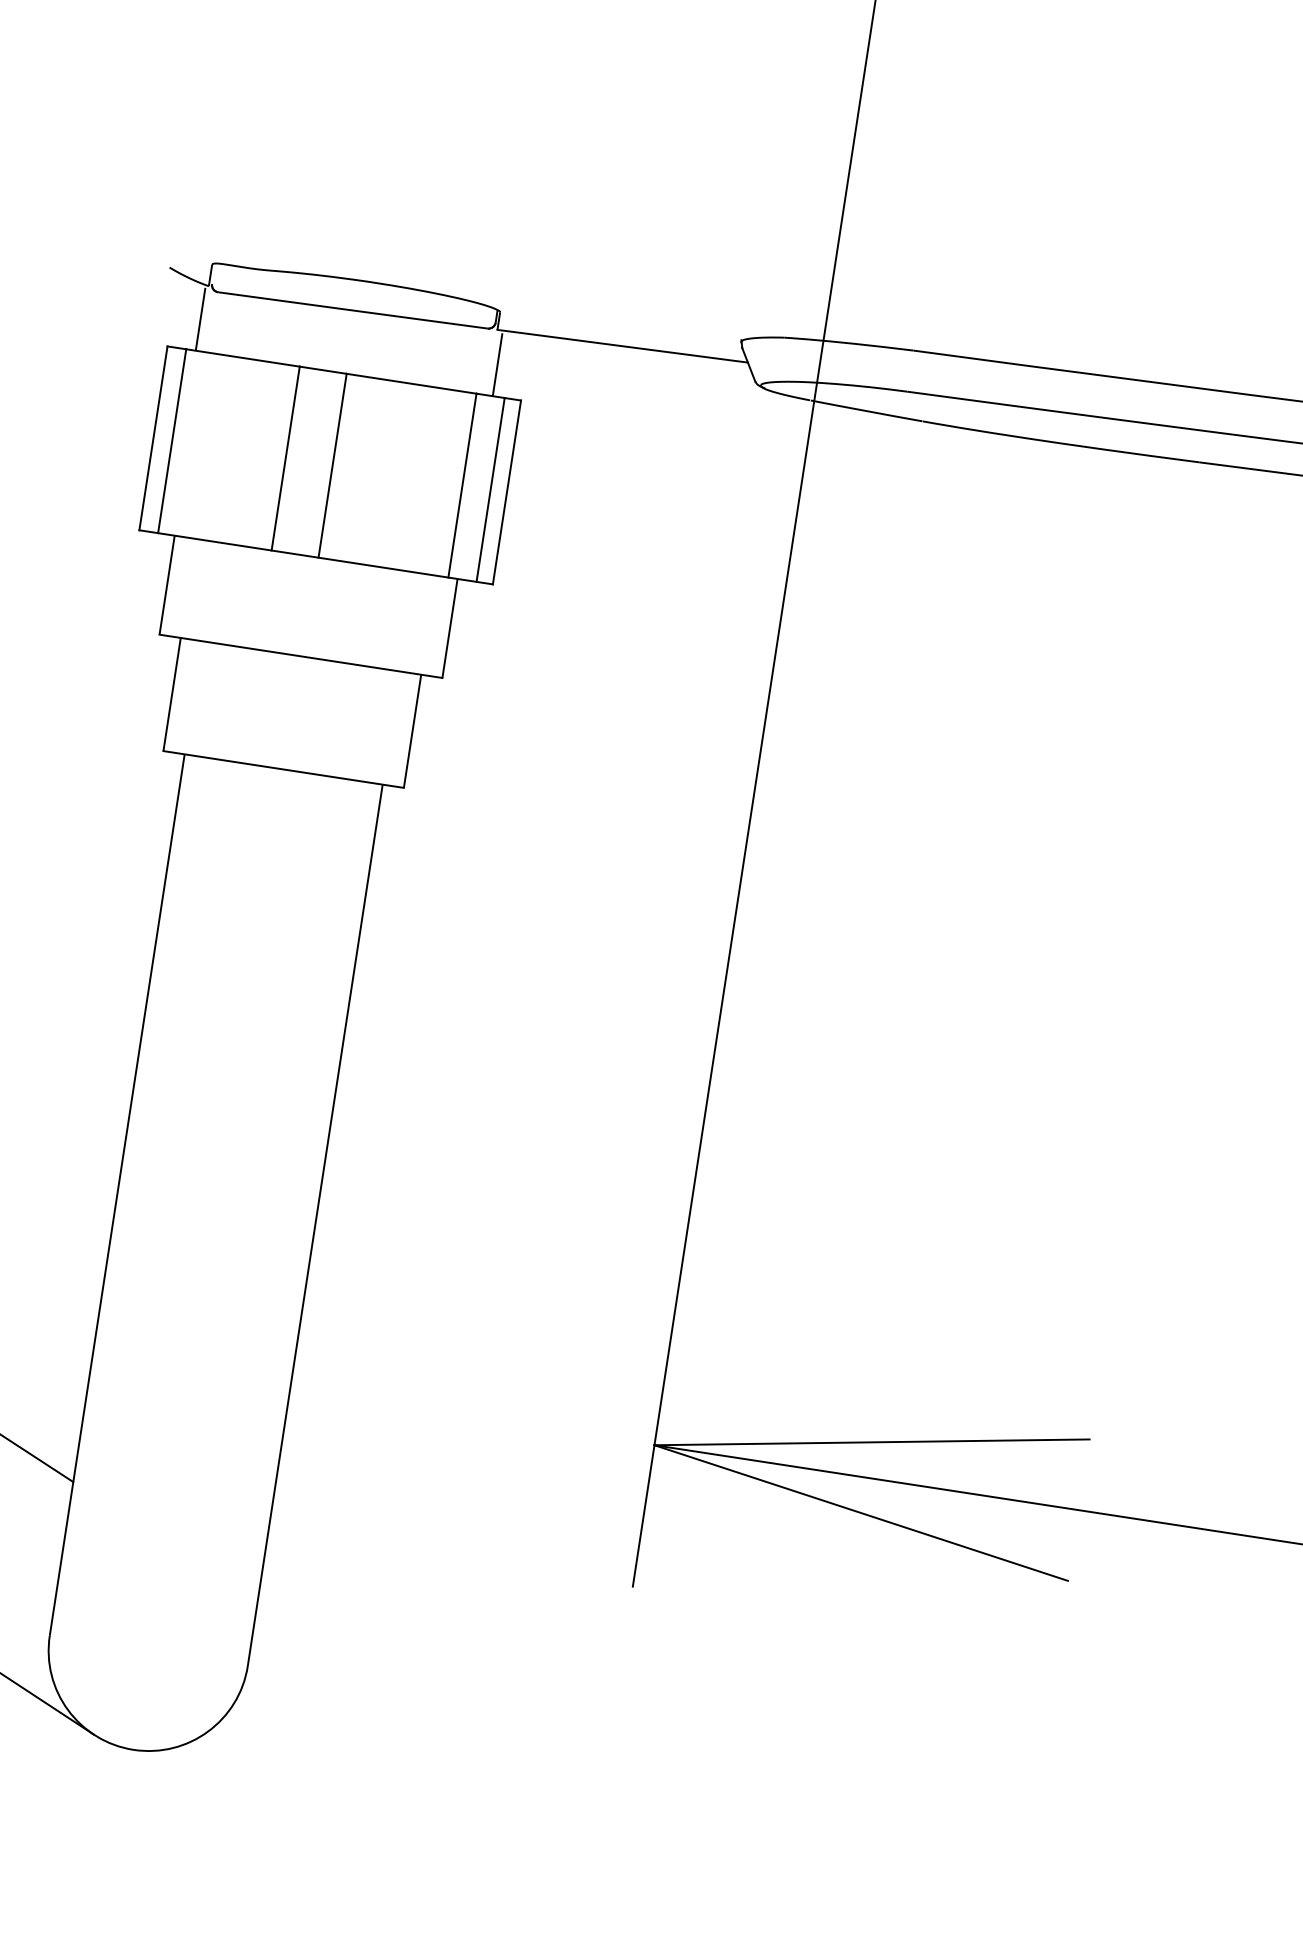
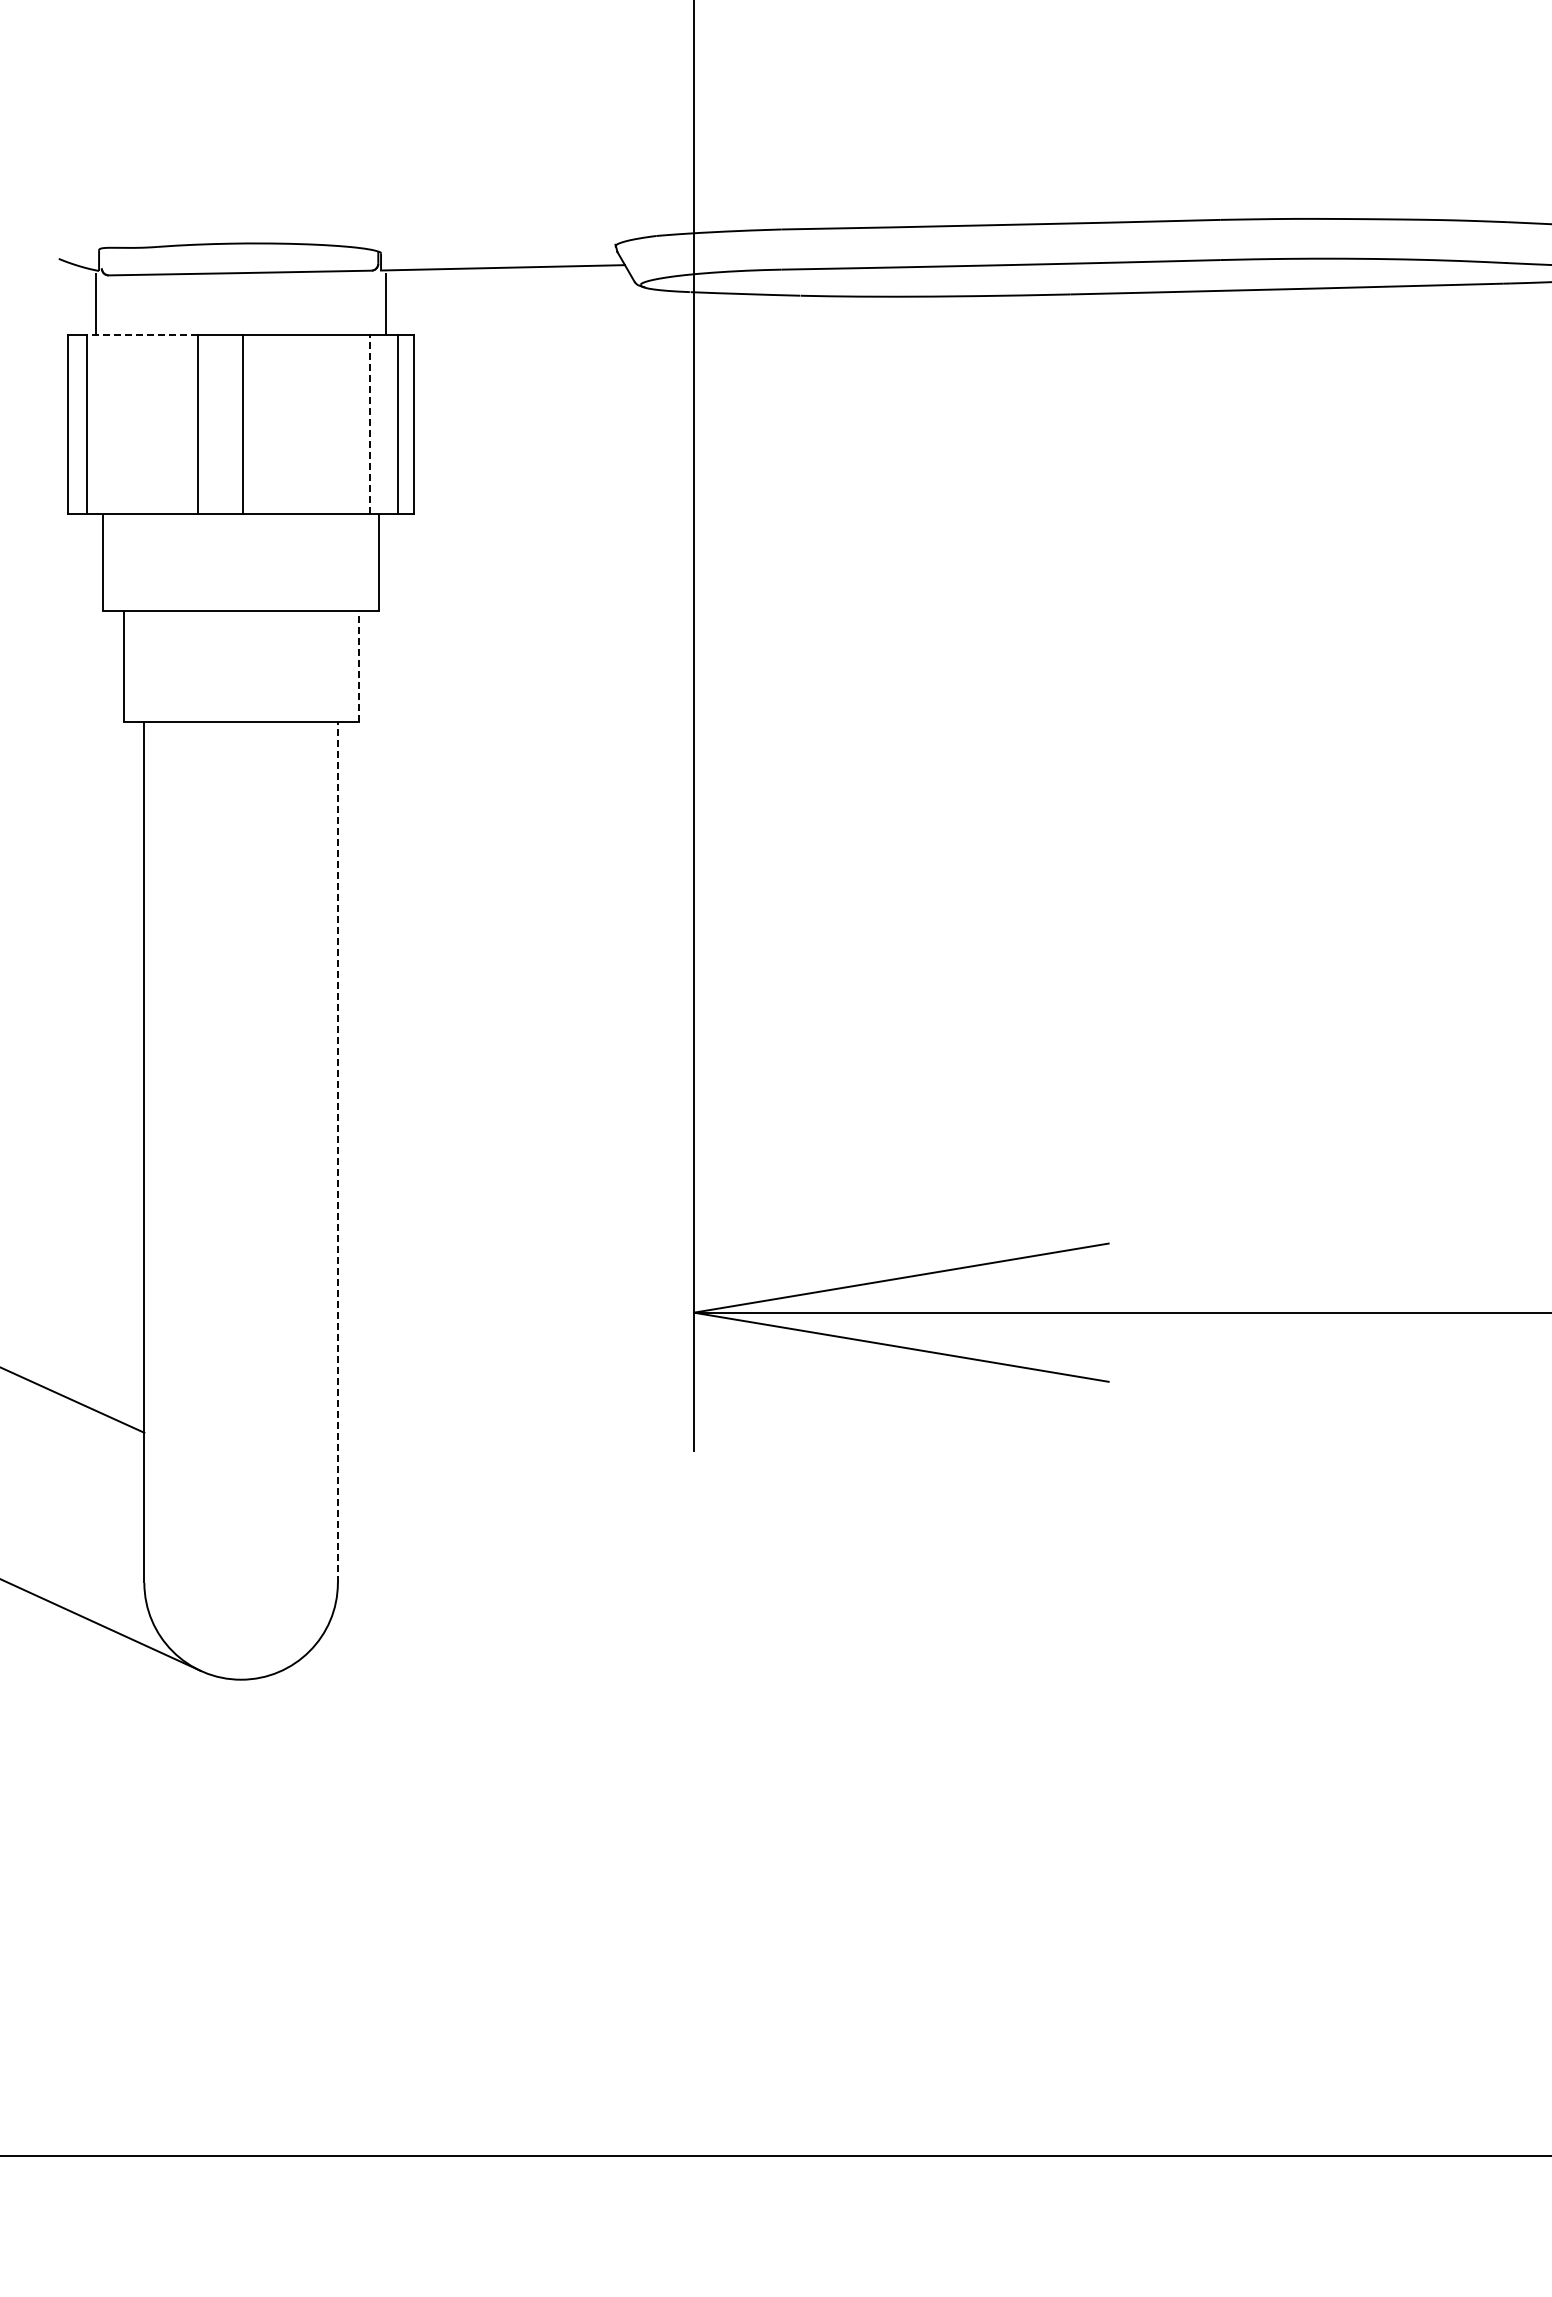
line: (242, 357) -> (141, 334), solid -> dashed
line: (462, 485) -> (370, 424), solid -> dashed
line: (412, 730) -> (358, 665), solid -> dashed
line: (314, 1225) -> (337, 1152), solid -> dashed

